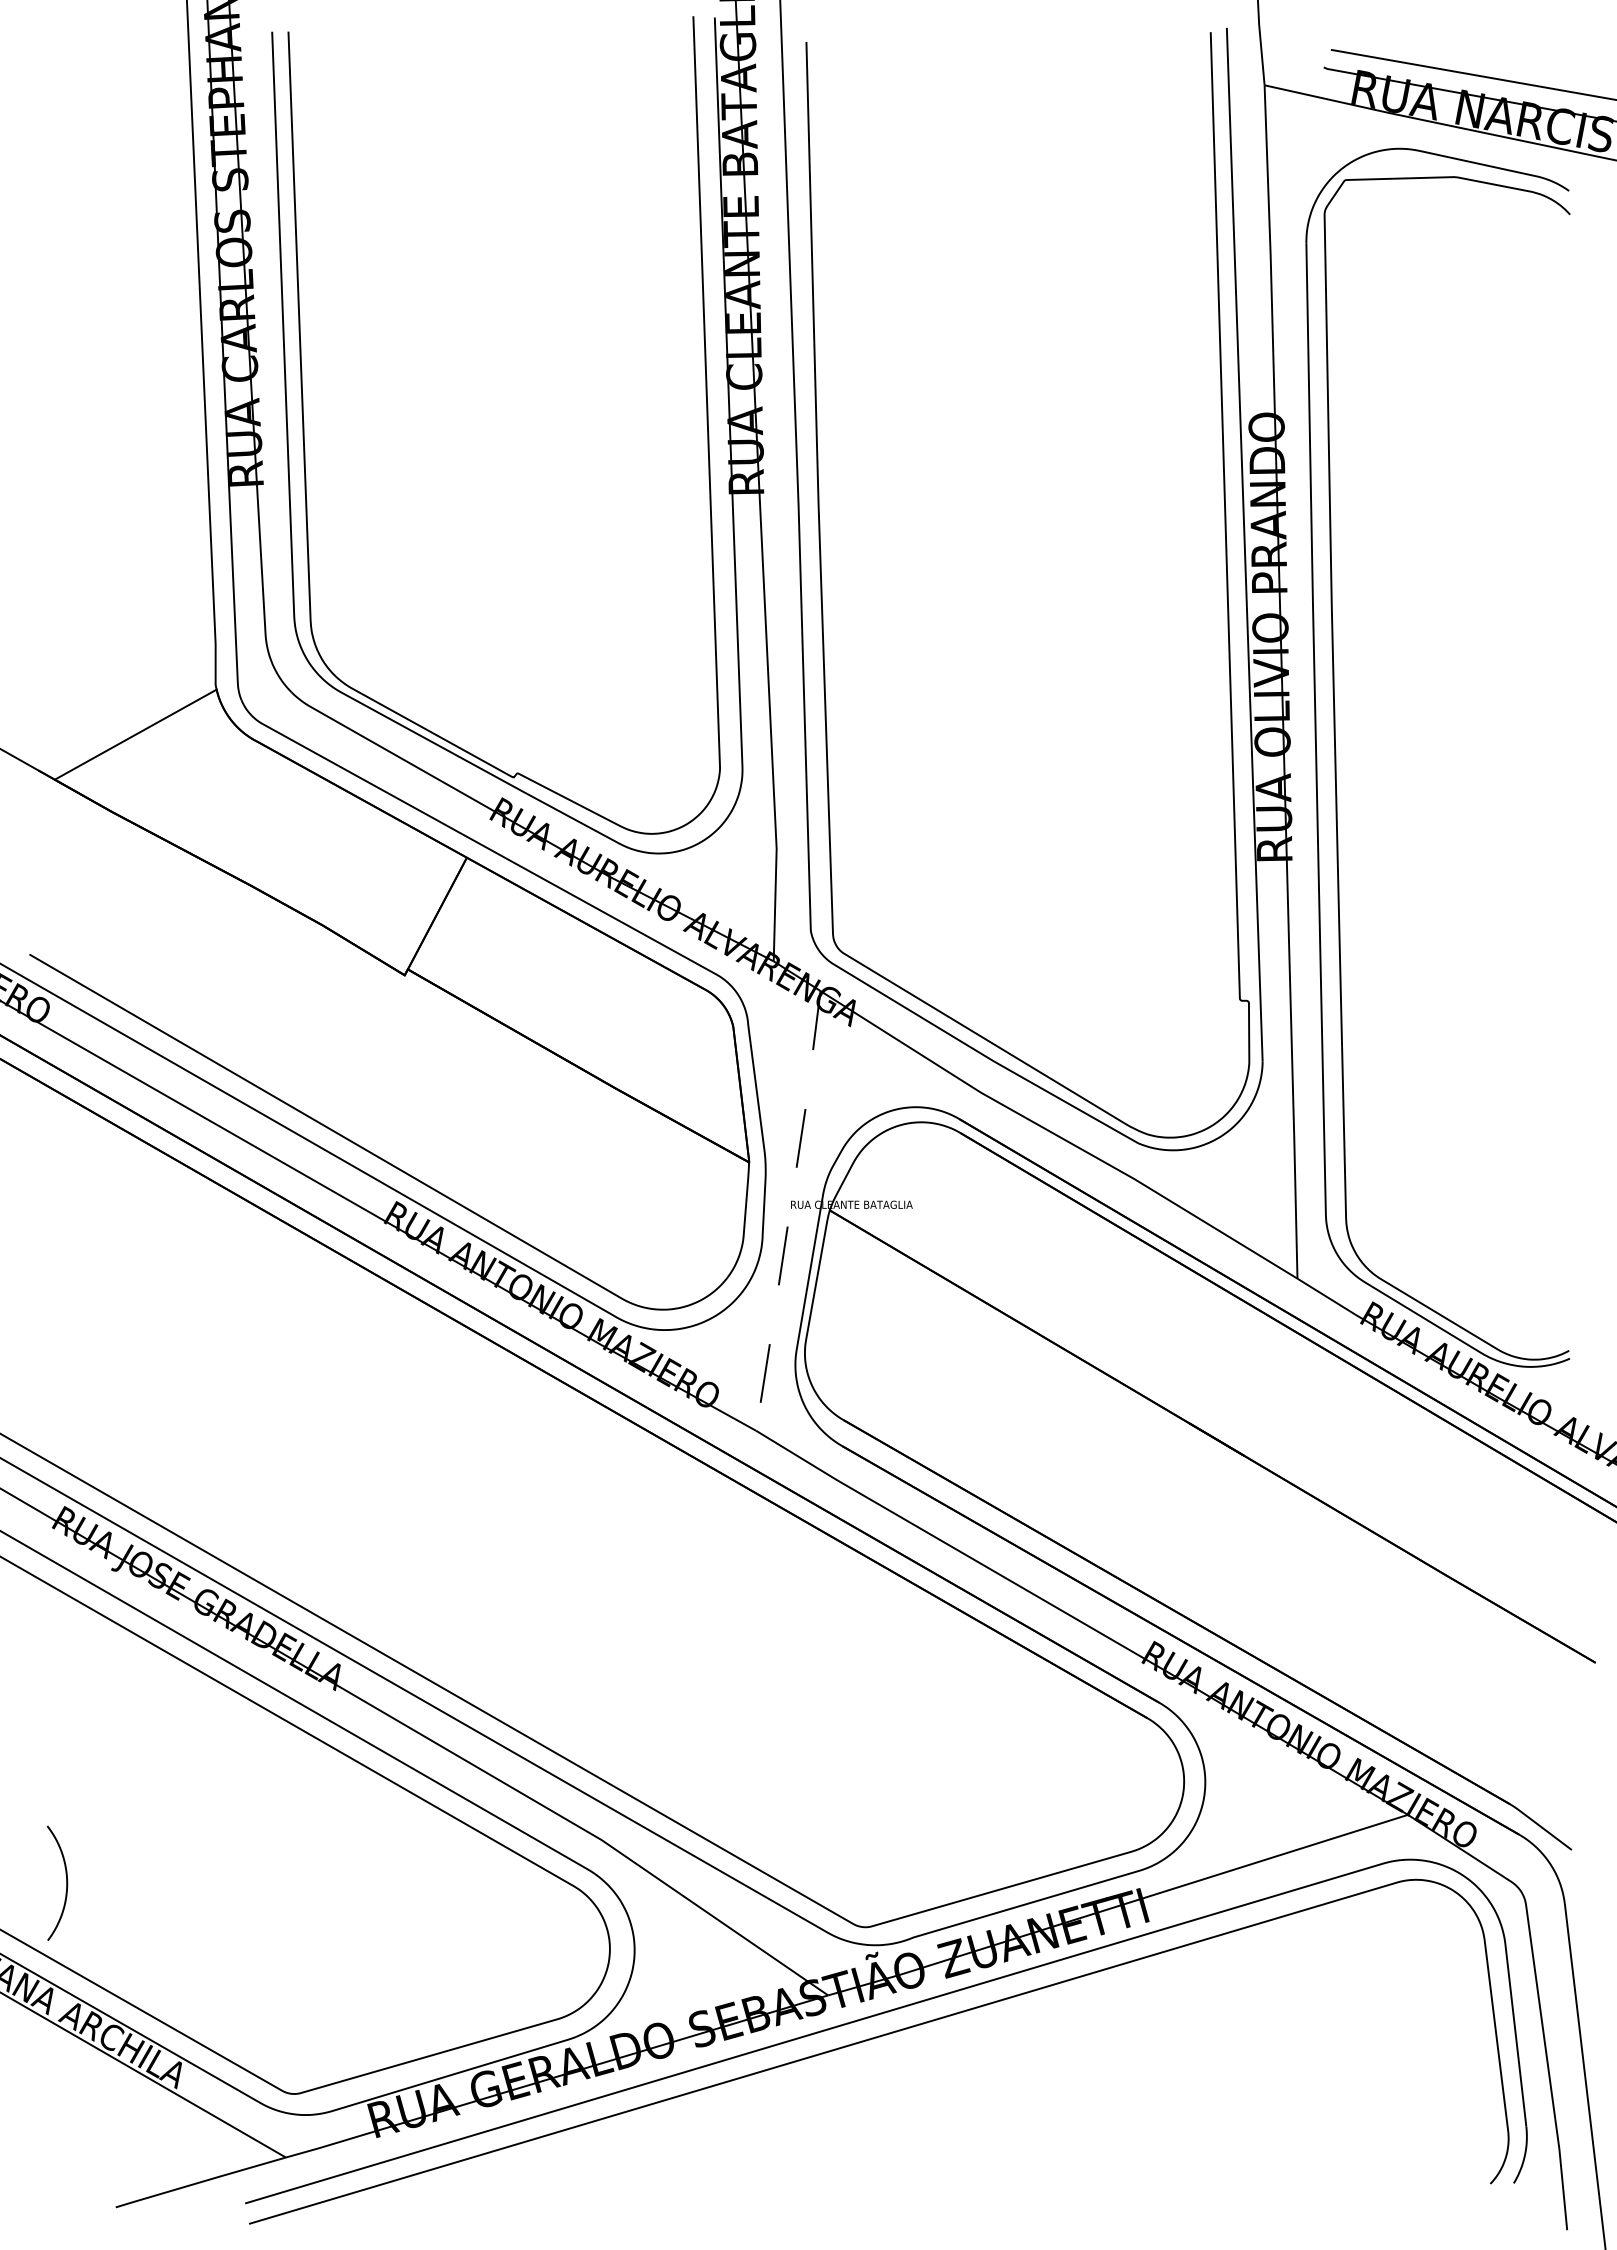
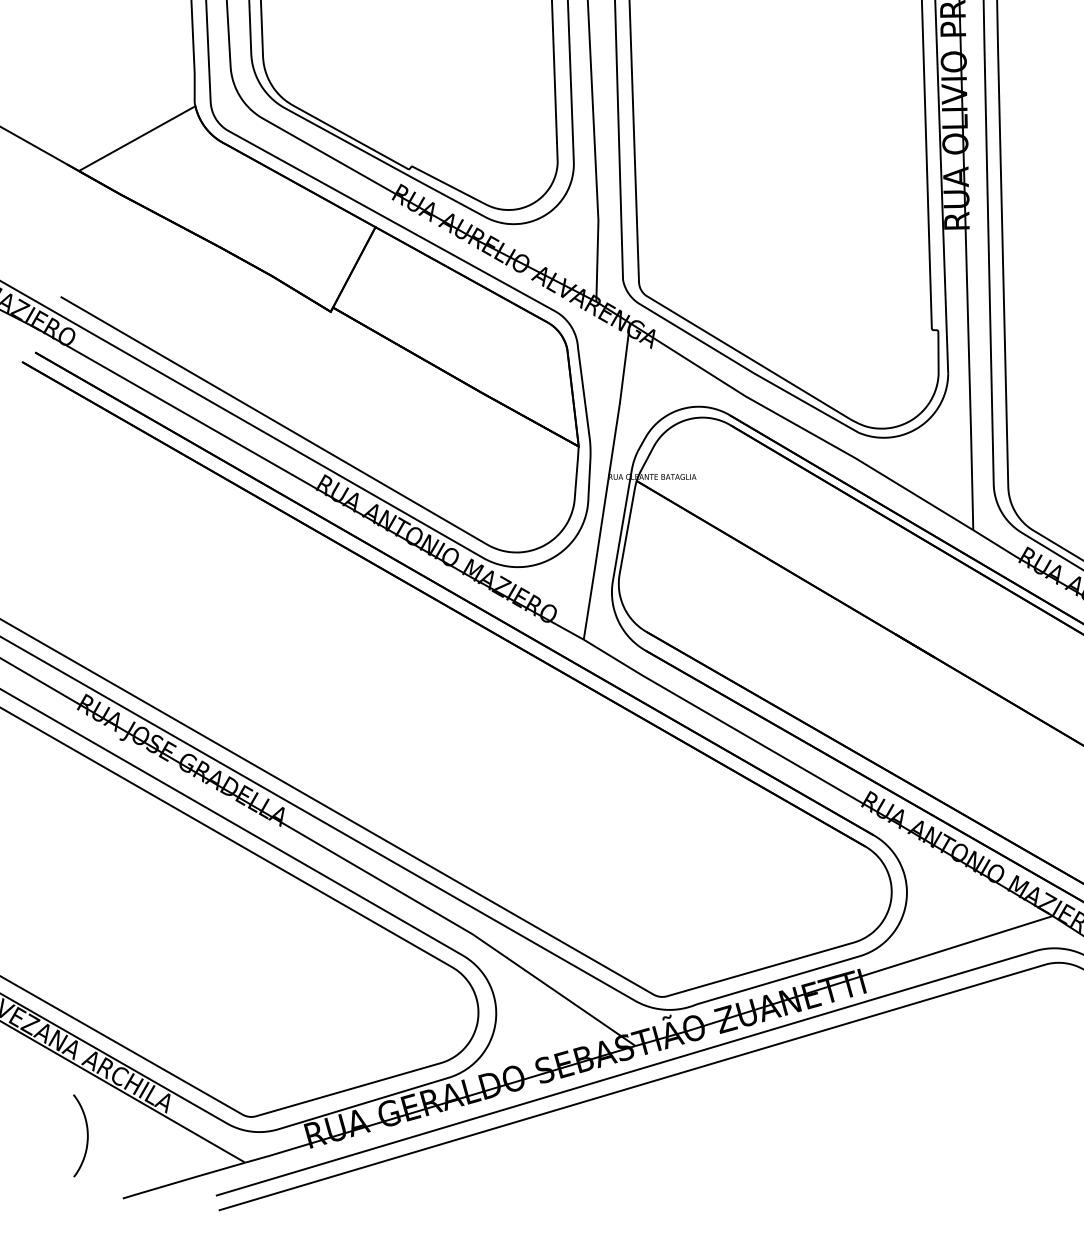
line: (790, 1211) -> (608, 481), dashed -> solid
curve: (66, 1882) -> (87, 1135), moved

